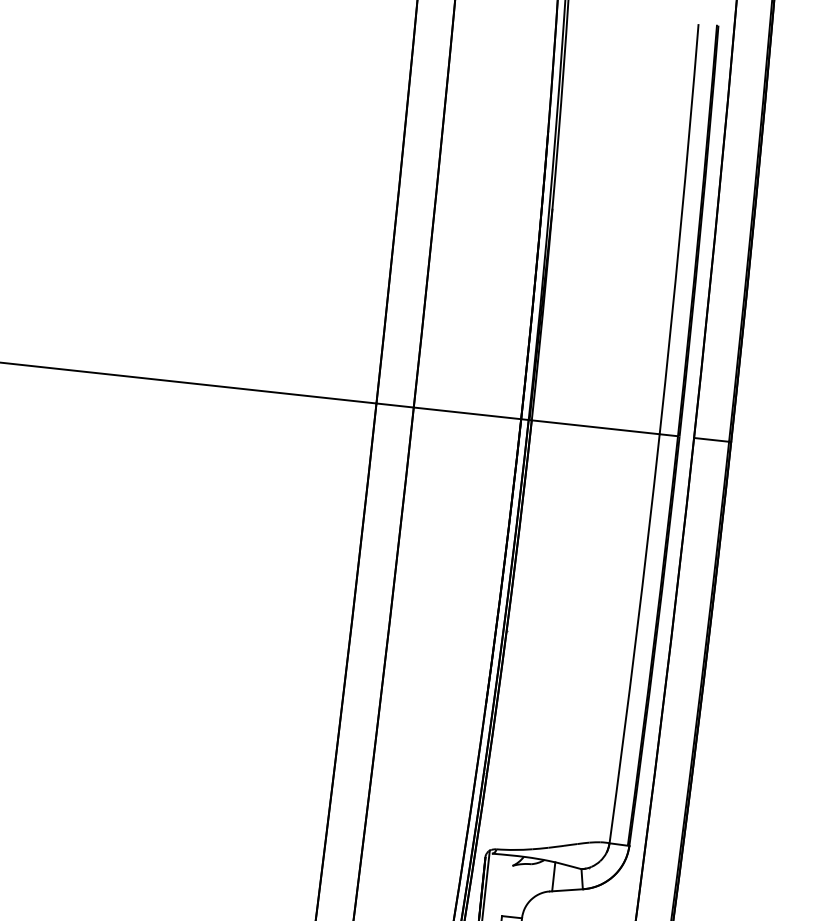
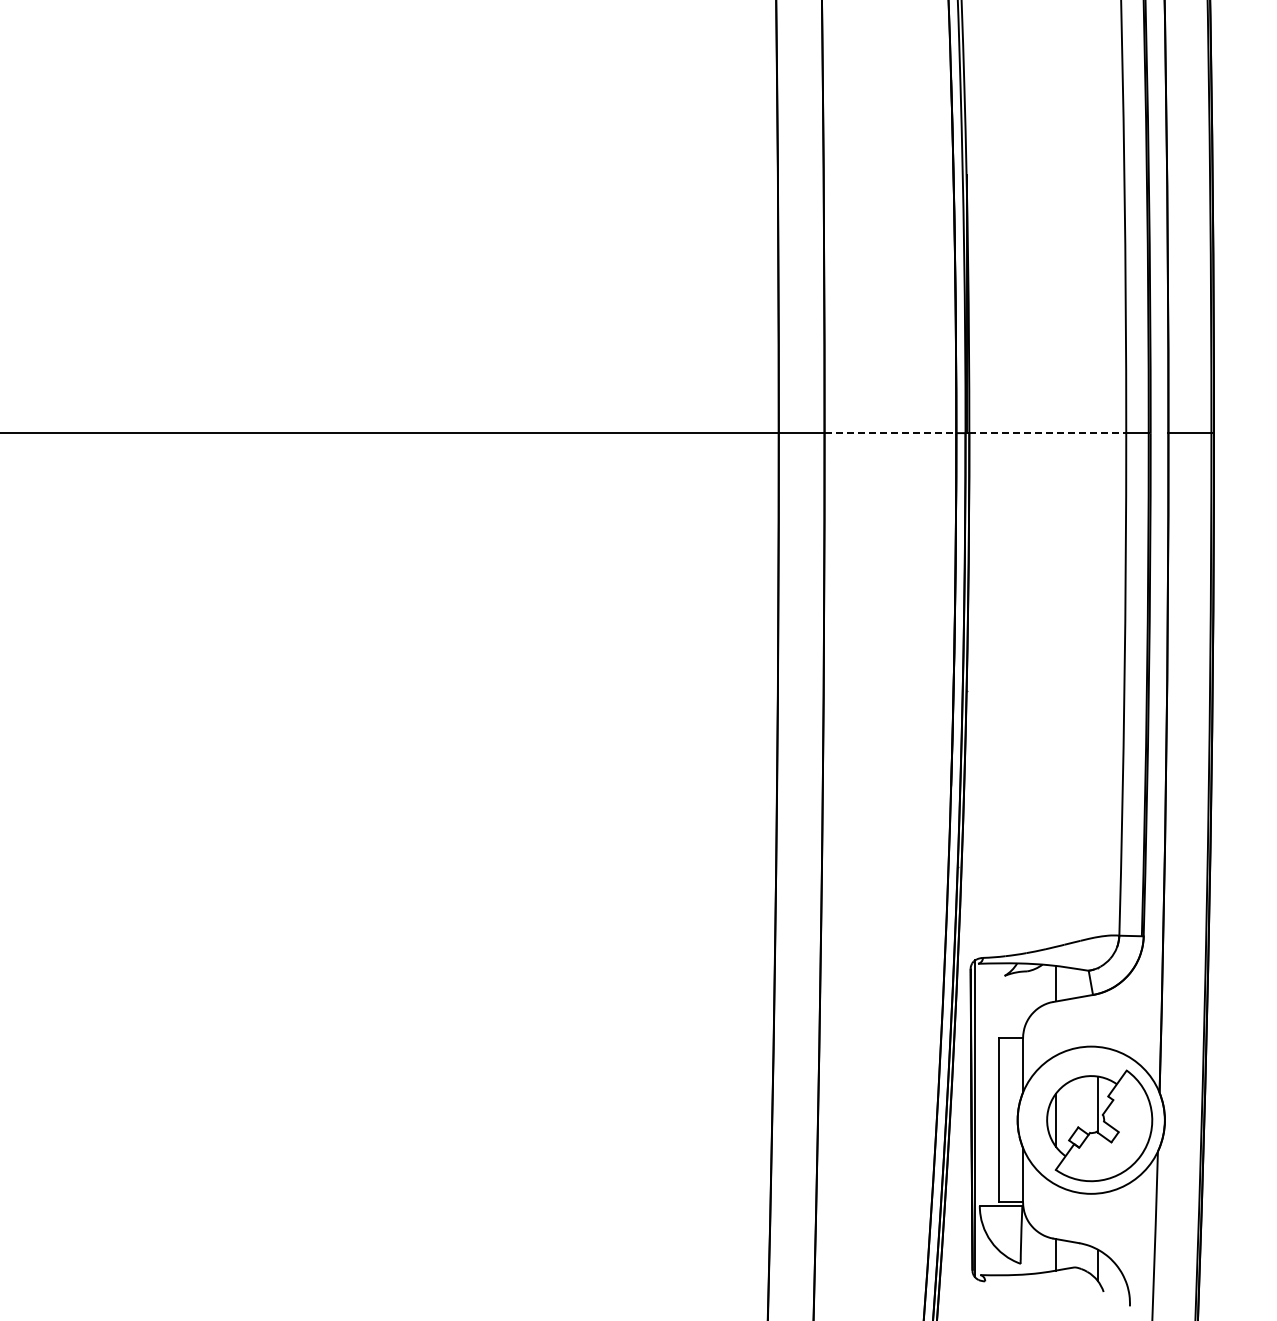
line: (467, 413) -> (890, 433), solid -> dashed
line: (596, 427) -> (1048, 433), solid -> dashed

